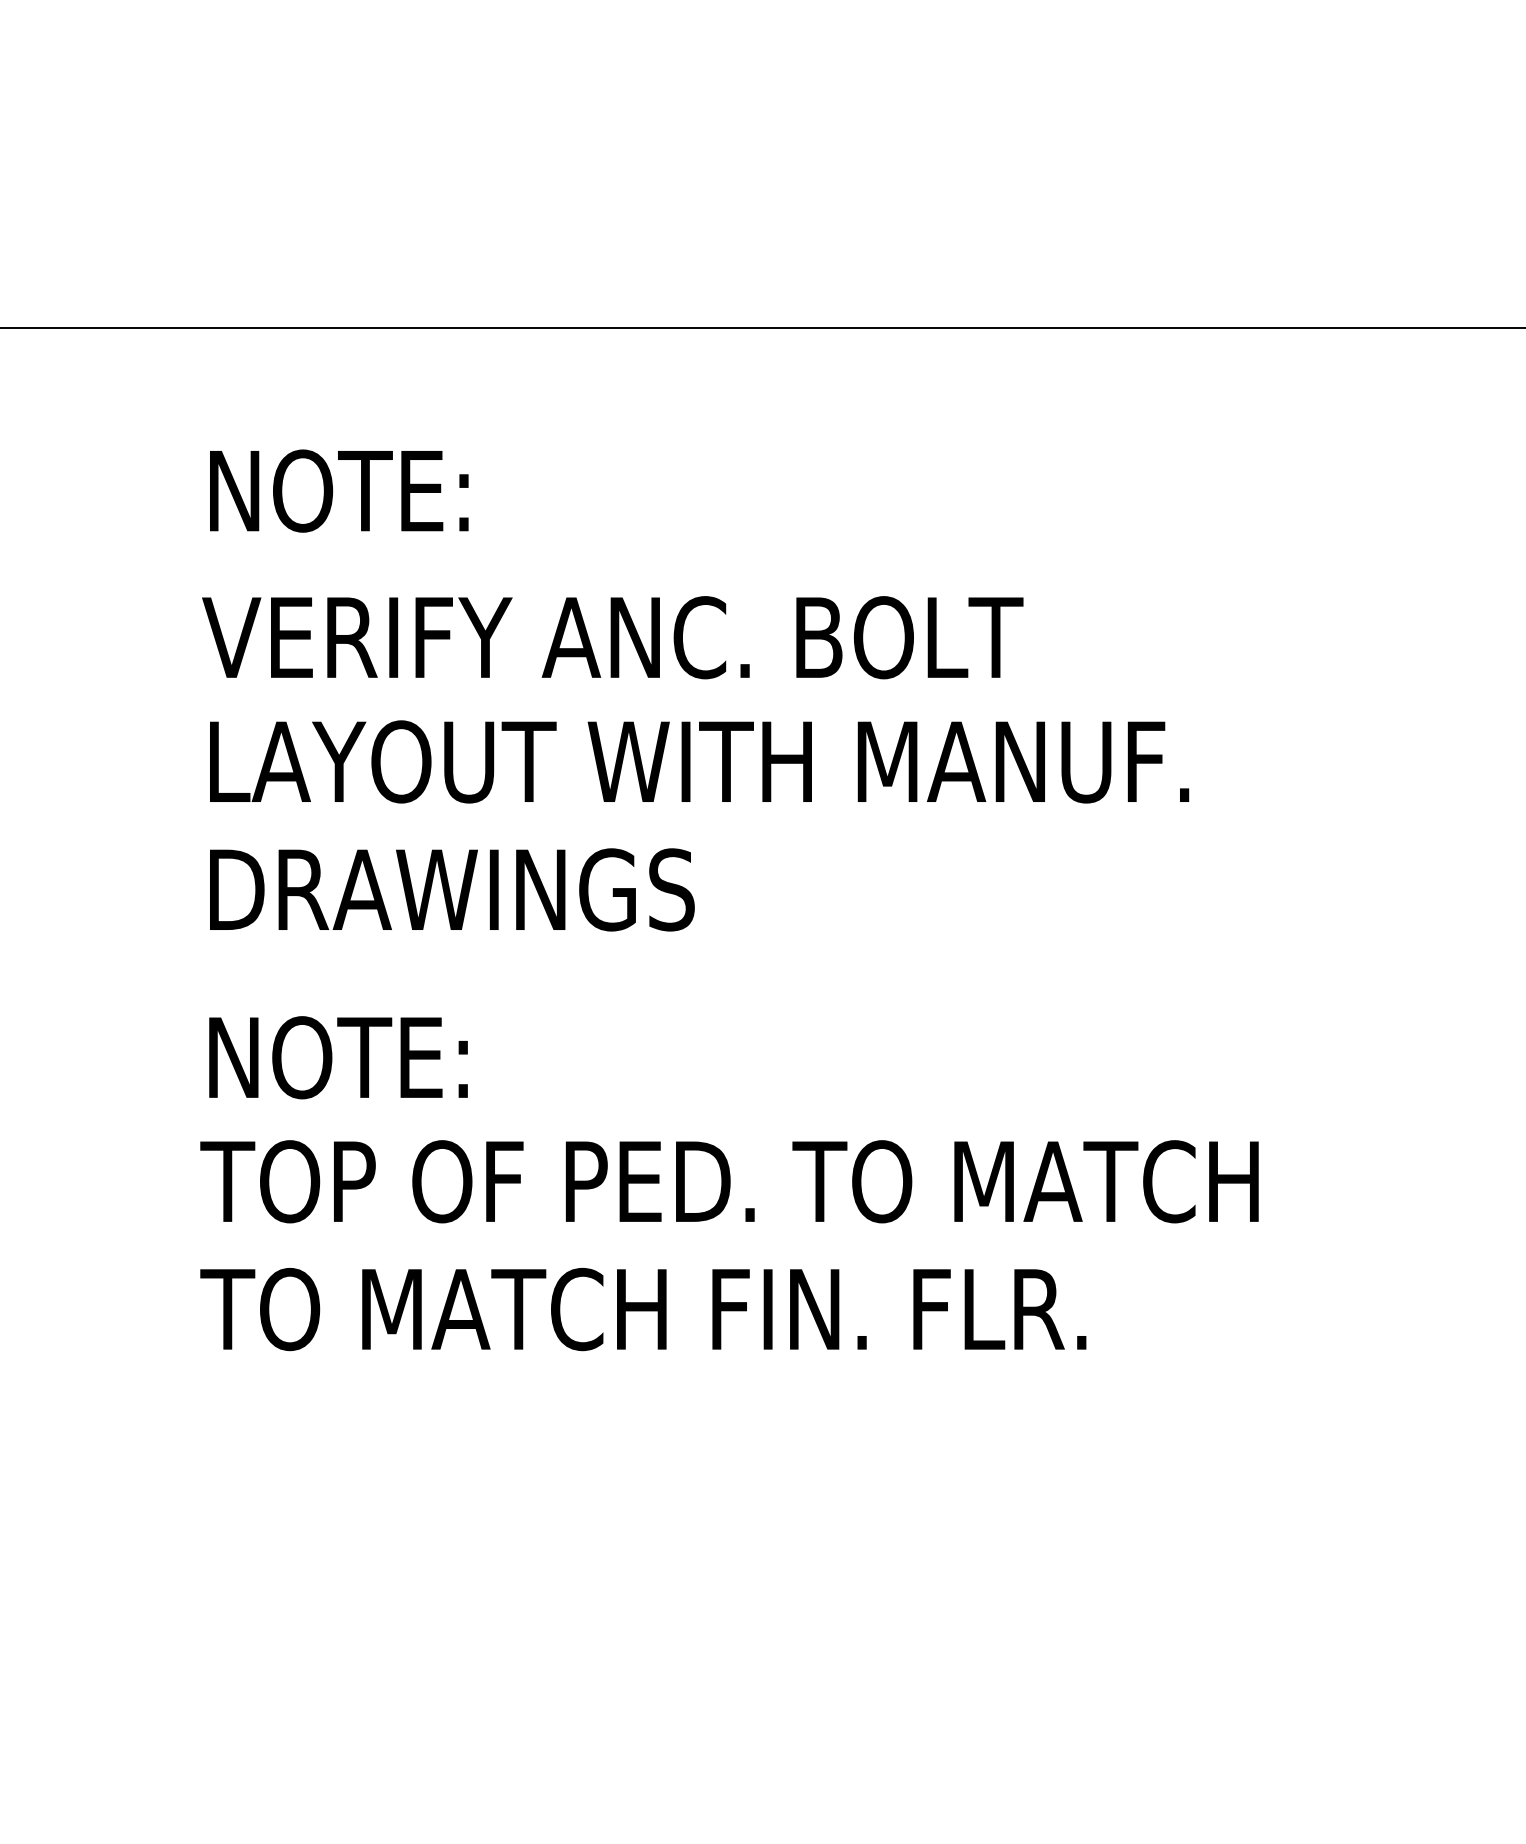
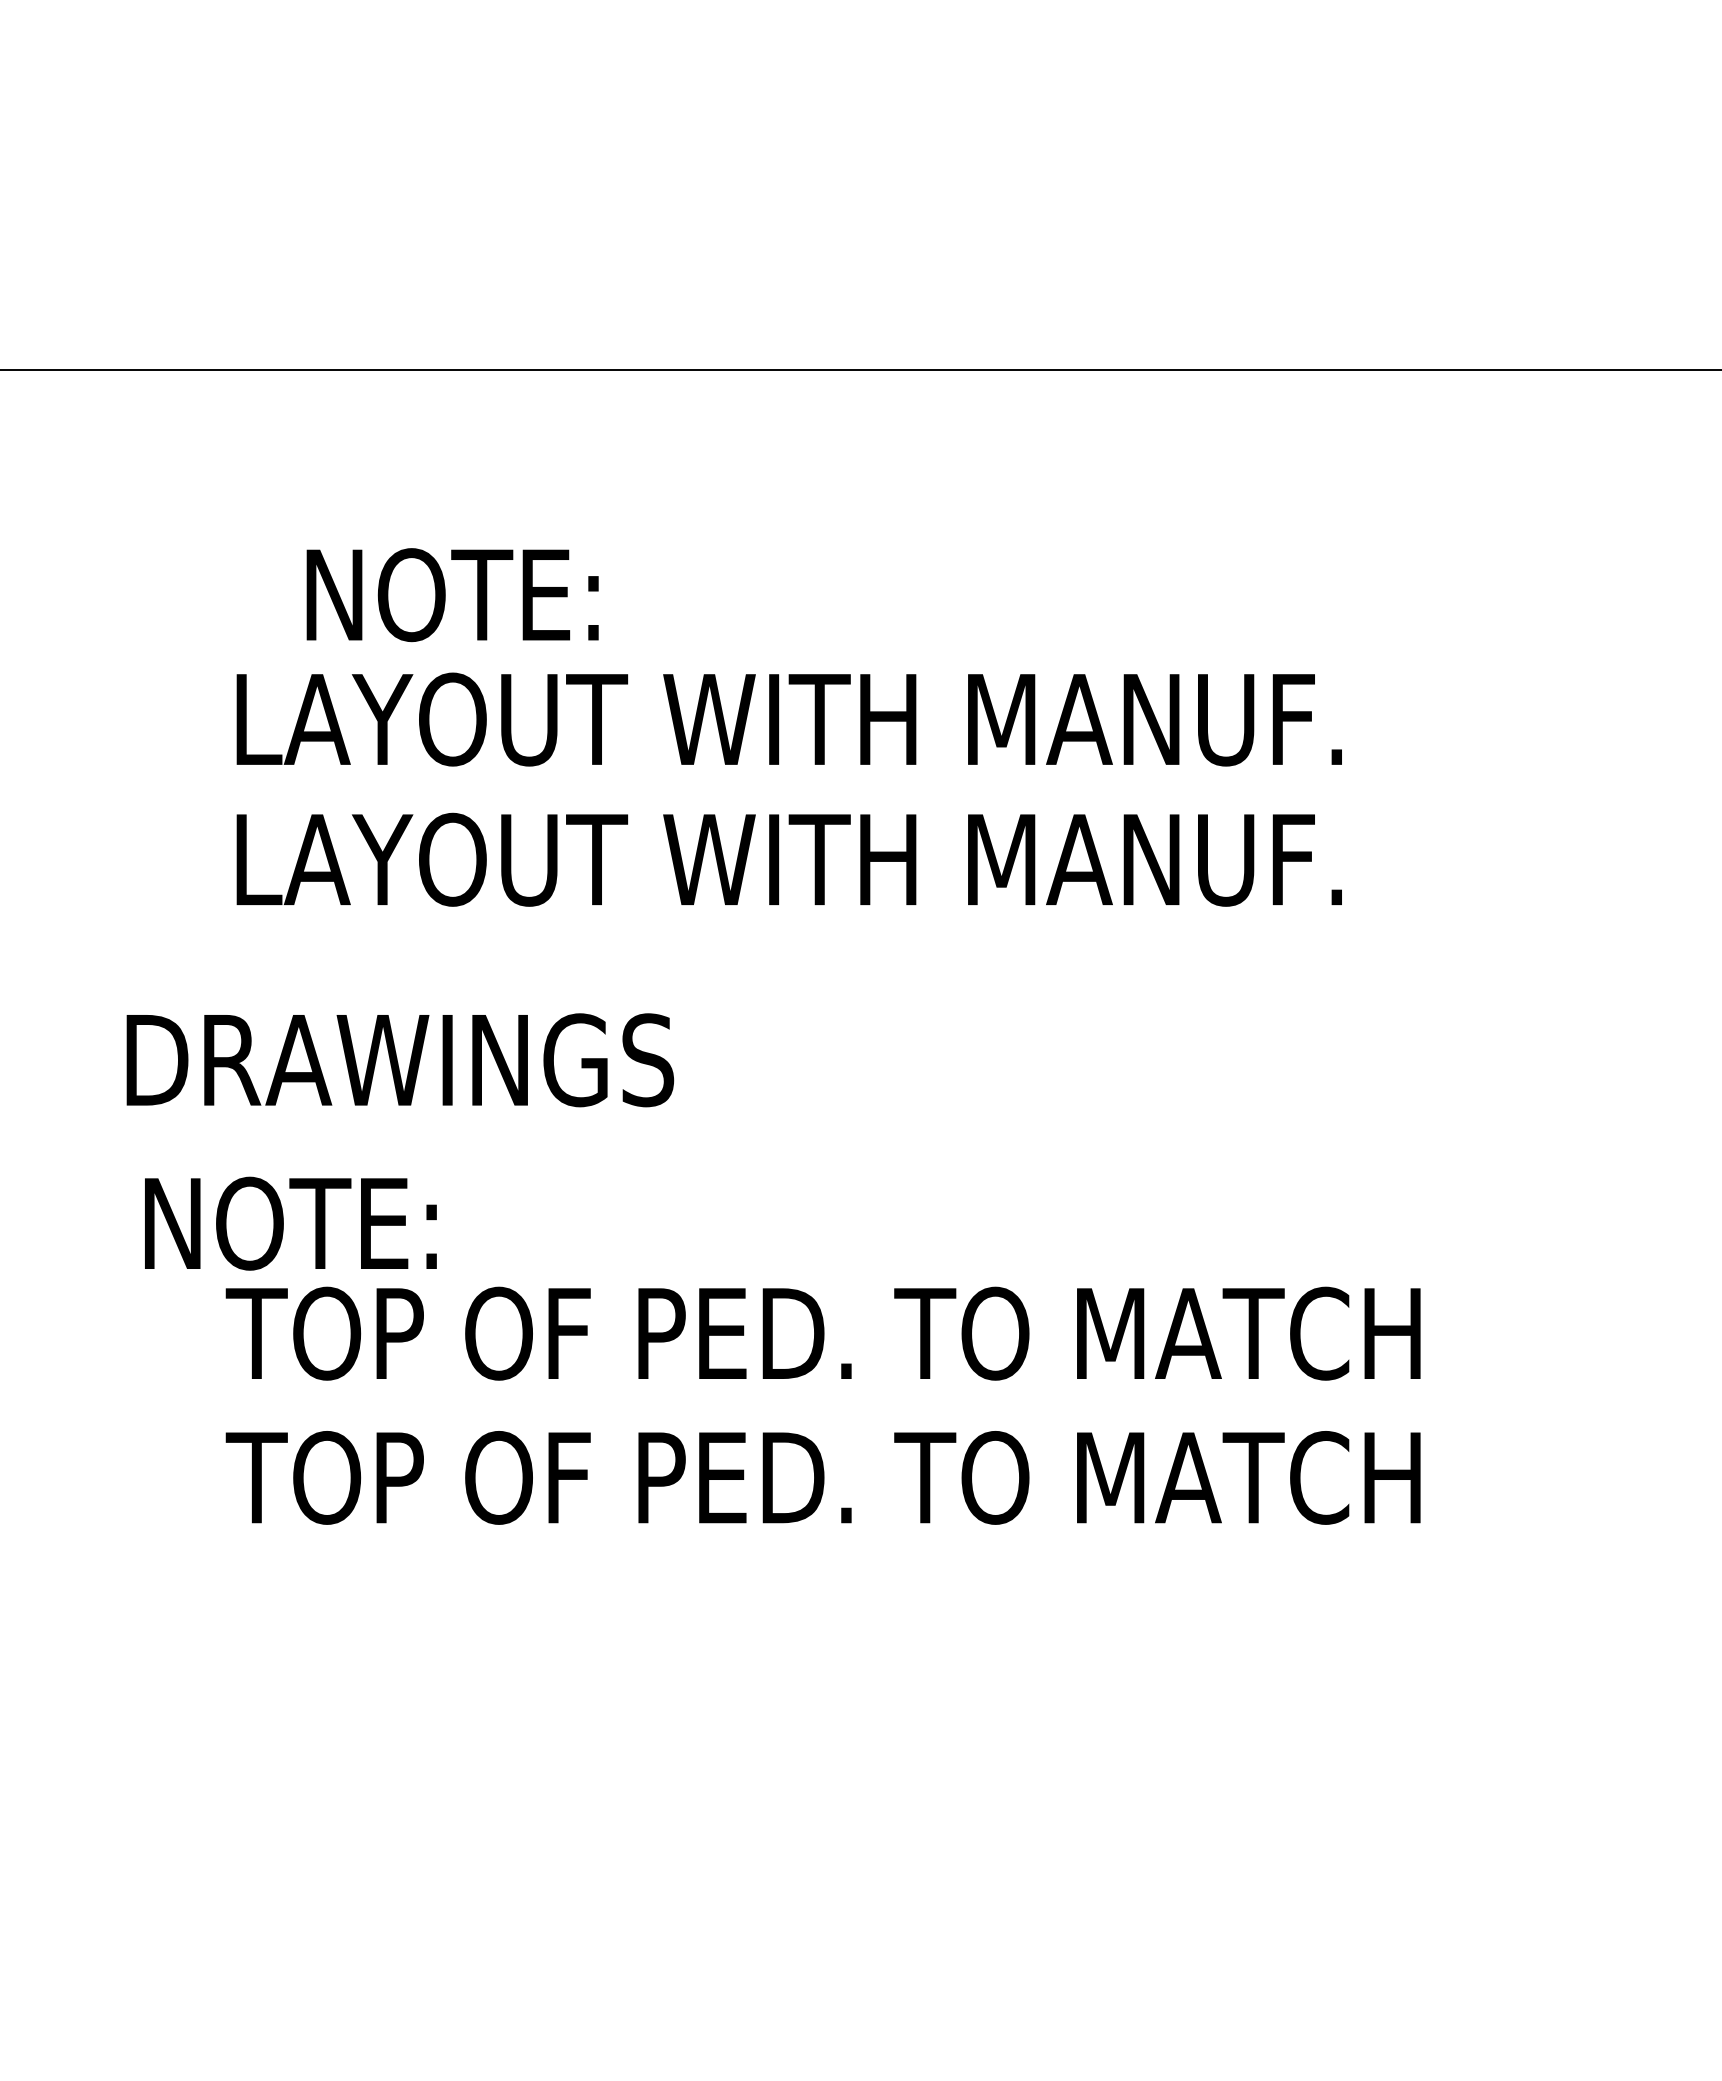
text: (339, 491) -> (452, 595), moved
text: (695, 637) -> (784, 719), VERIFY ANC. BOLT -> LAYOUT WITH MANUF.
text: (452, 890) -> (400, 1060), moved
text: (338, 1057) -> (290, 1223), moved
text: (796, 1309) -> (898, 1477), TO MATCH FIN. FLR. -> TOP OF PED. TO MATCH

